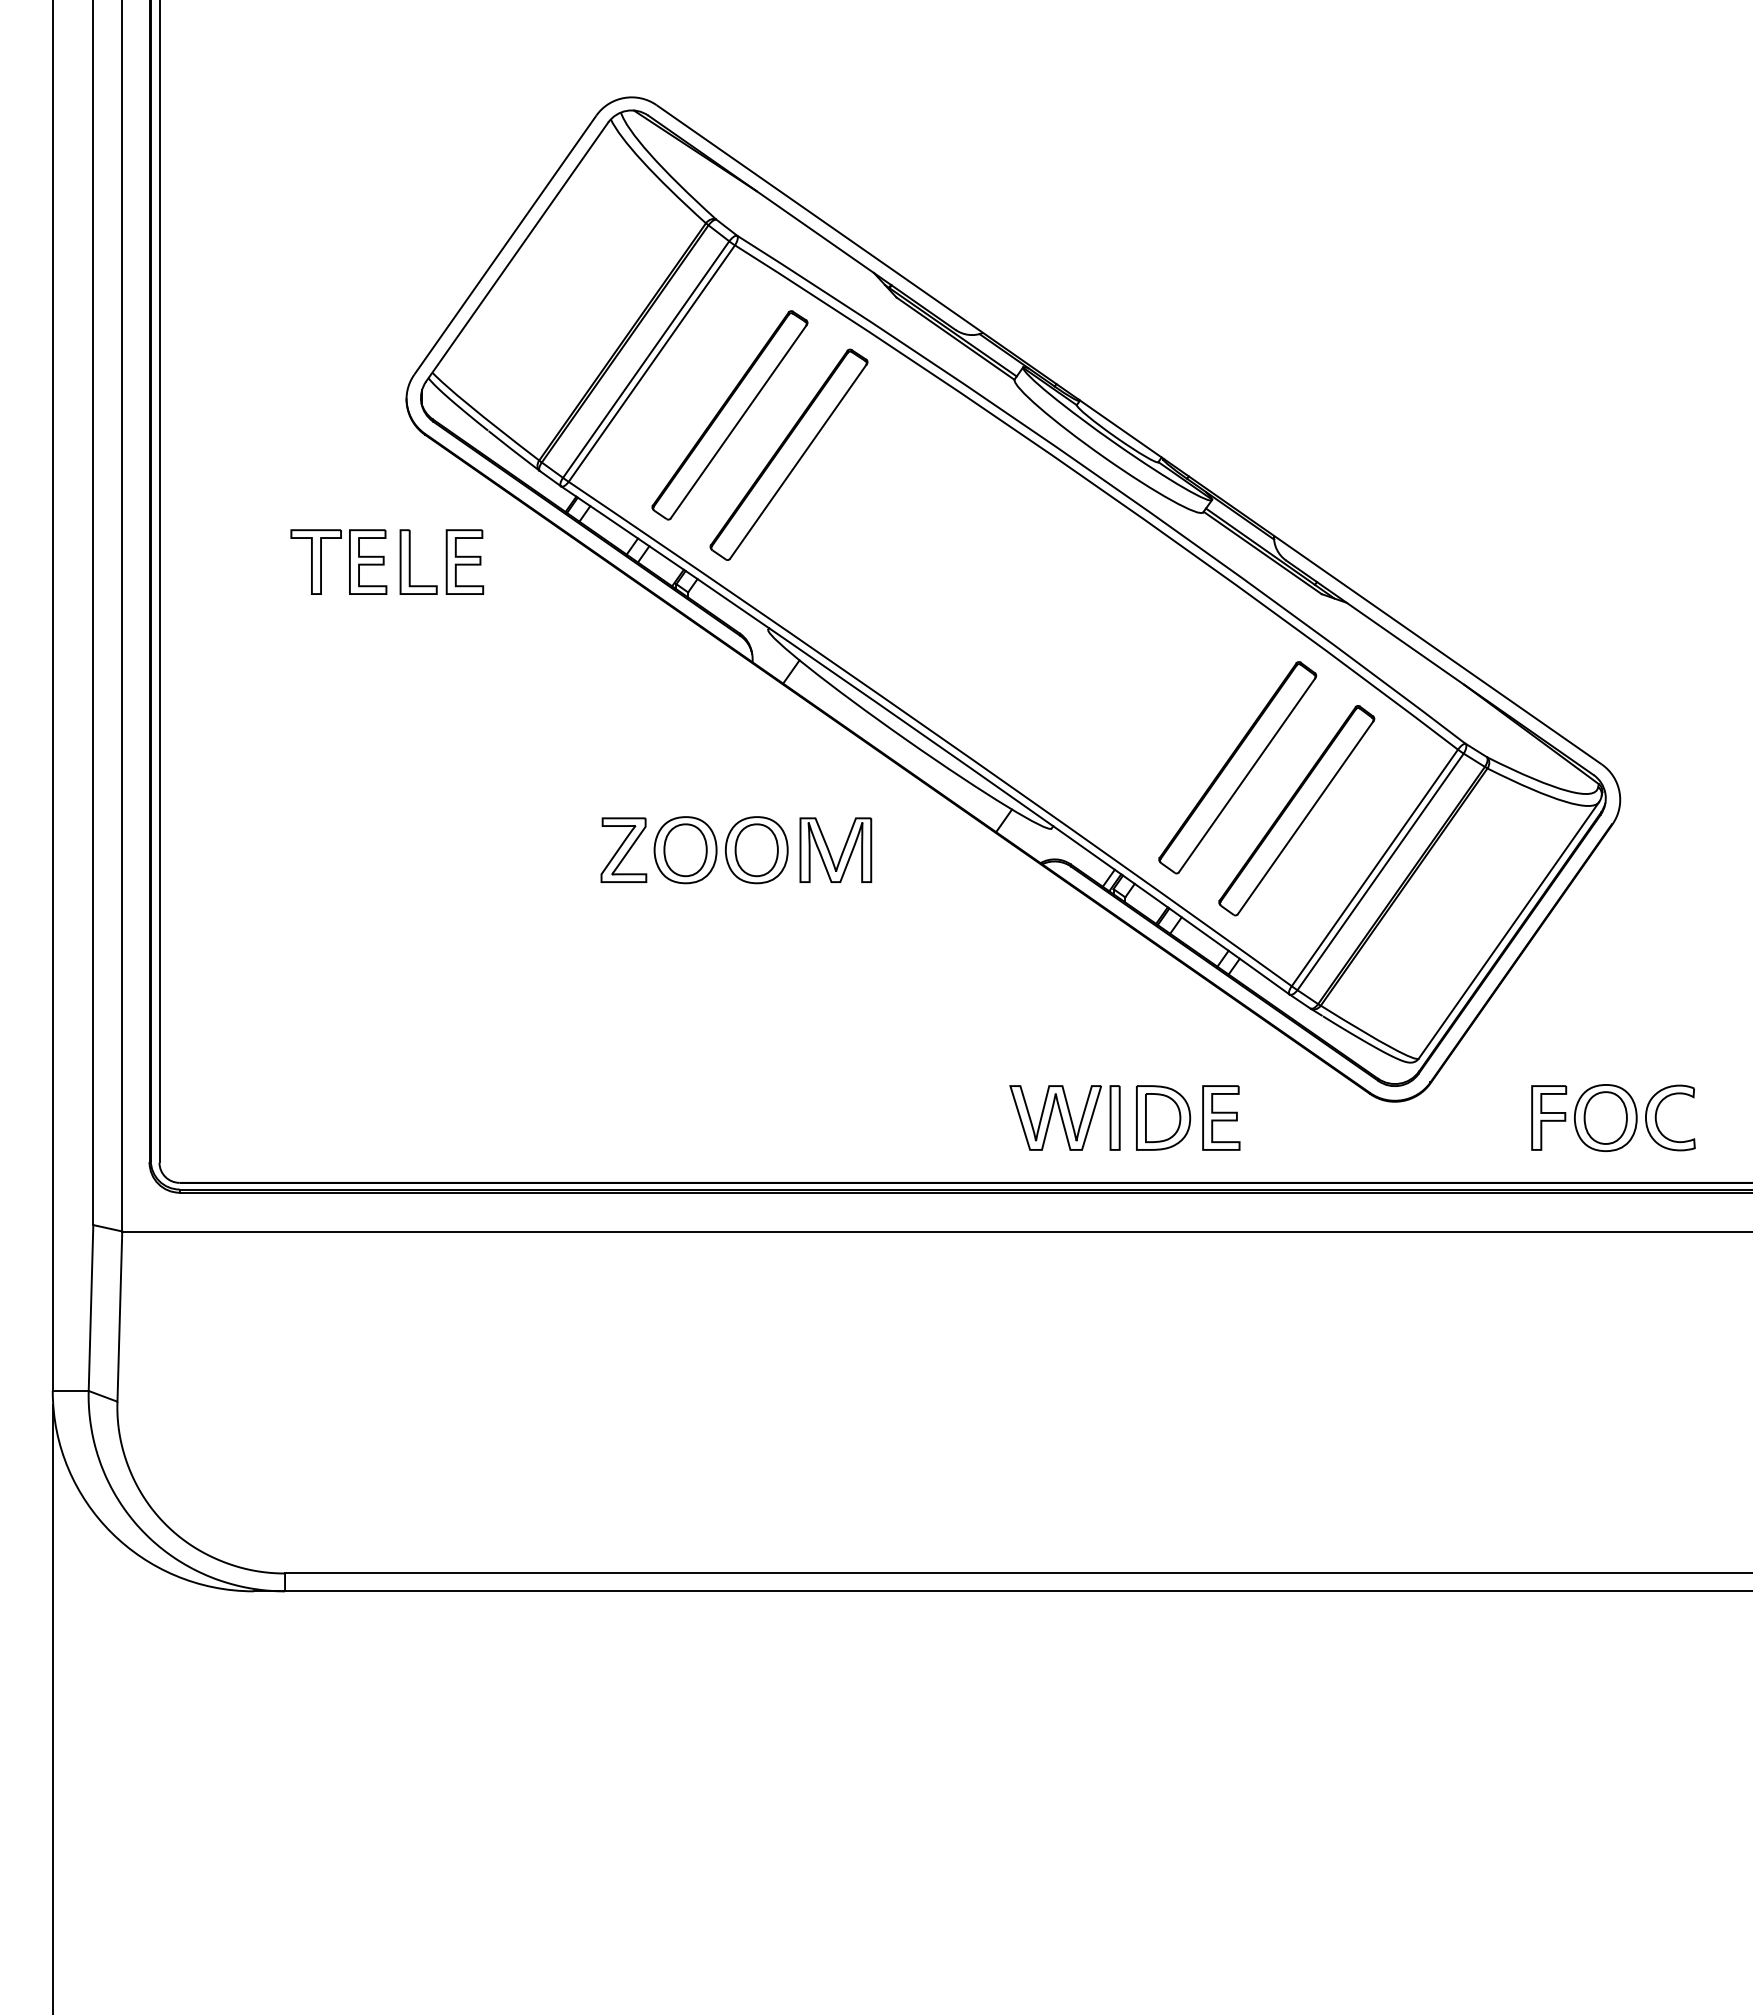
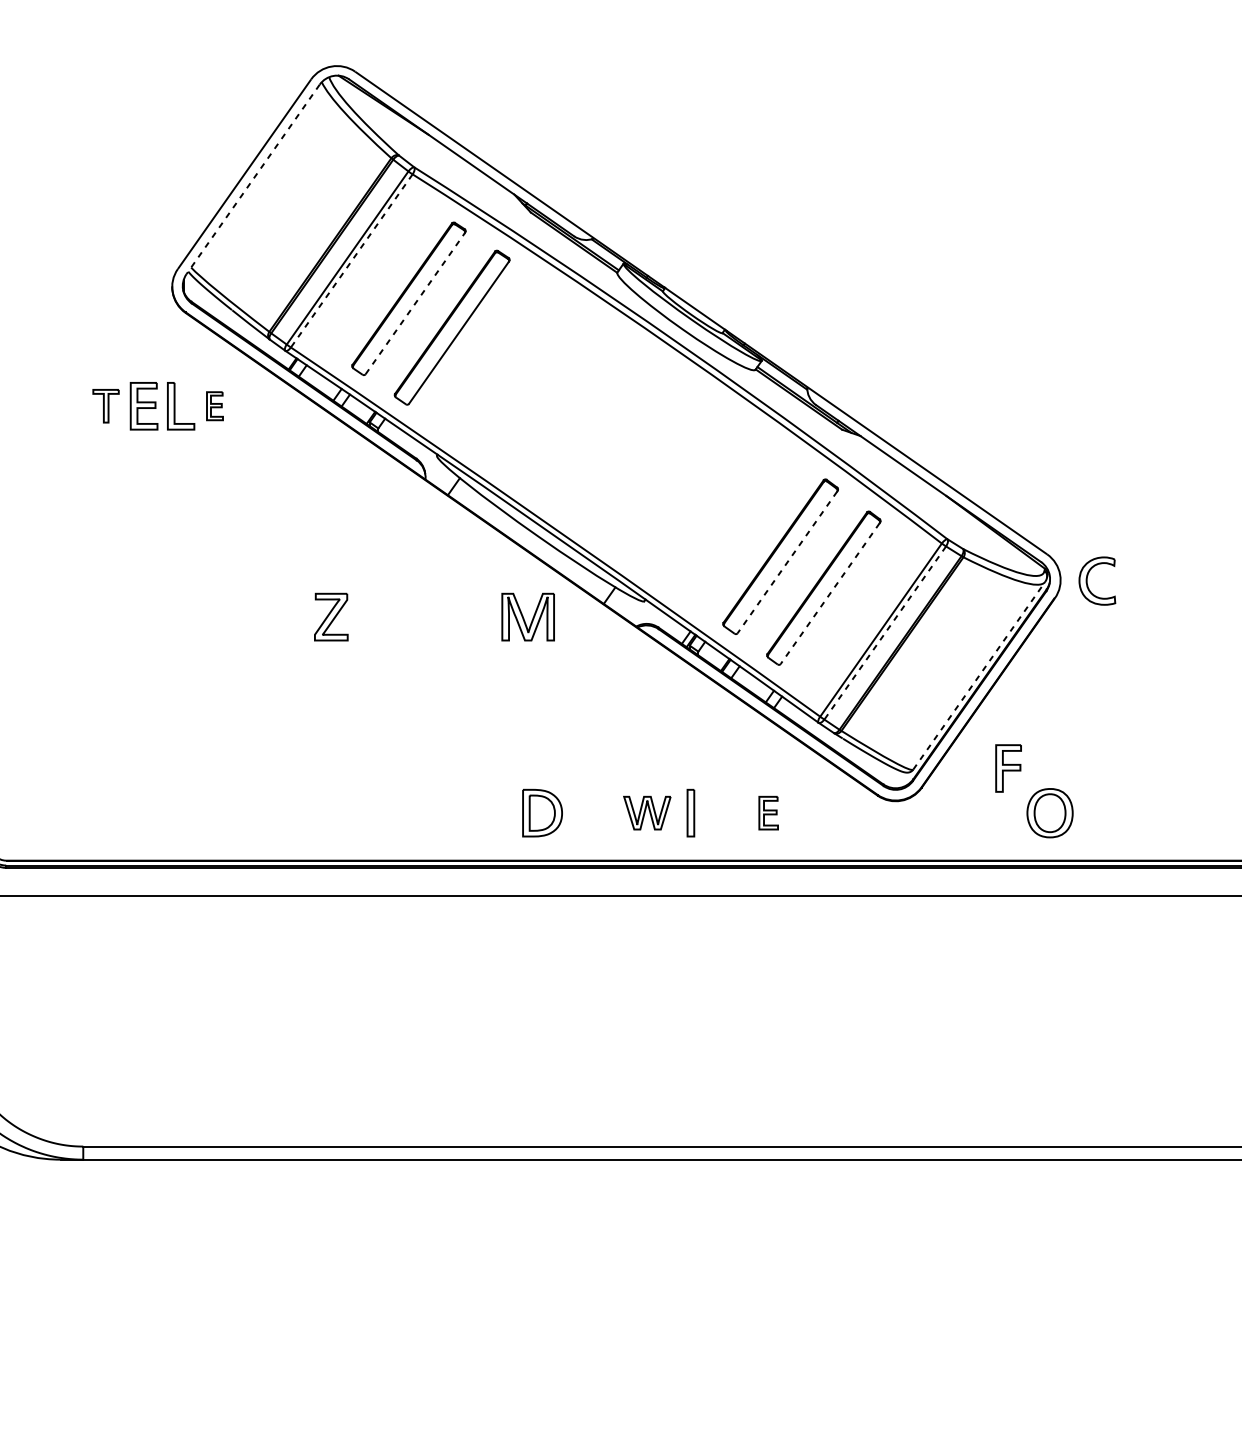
line: (516, 252) -> (252, 179), solid -> dashed
line: (651, 363) -> (351, 260), solid -> dashed
line: (738, 422) -> (415, 304), solid -> dashed
part: (315, 561) -> (105, 405), size x0.7
part: (464, 561) -> (214, 405), size x0.6
line: (1246, 775) -> (787, 562), solid -> dashed
line: (1305, 818) -> (830, 593), solid -> dashed
part: (835, 849) -> (527, 616), moved
part: (720, 850) -> (402, 617), removed
line: (1380, 871) -> (885, 632), solid -> dashed
line: (1509, 930) -> (979, 675), solid -> dashed
part: (1657, 1112) -> (1087, 577), moved
part: (1055, 1117) -> (647, 812), size x0.7
part: (1163, 1117) -> (542, 812), moved
part: (1221, 1117) -> (768, 812), size x0.7
part: (1549, 1117) -> (1008, 768), moved

